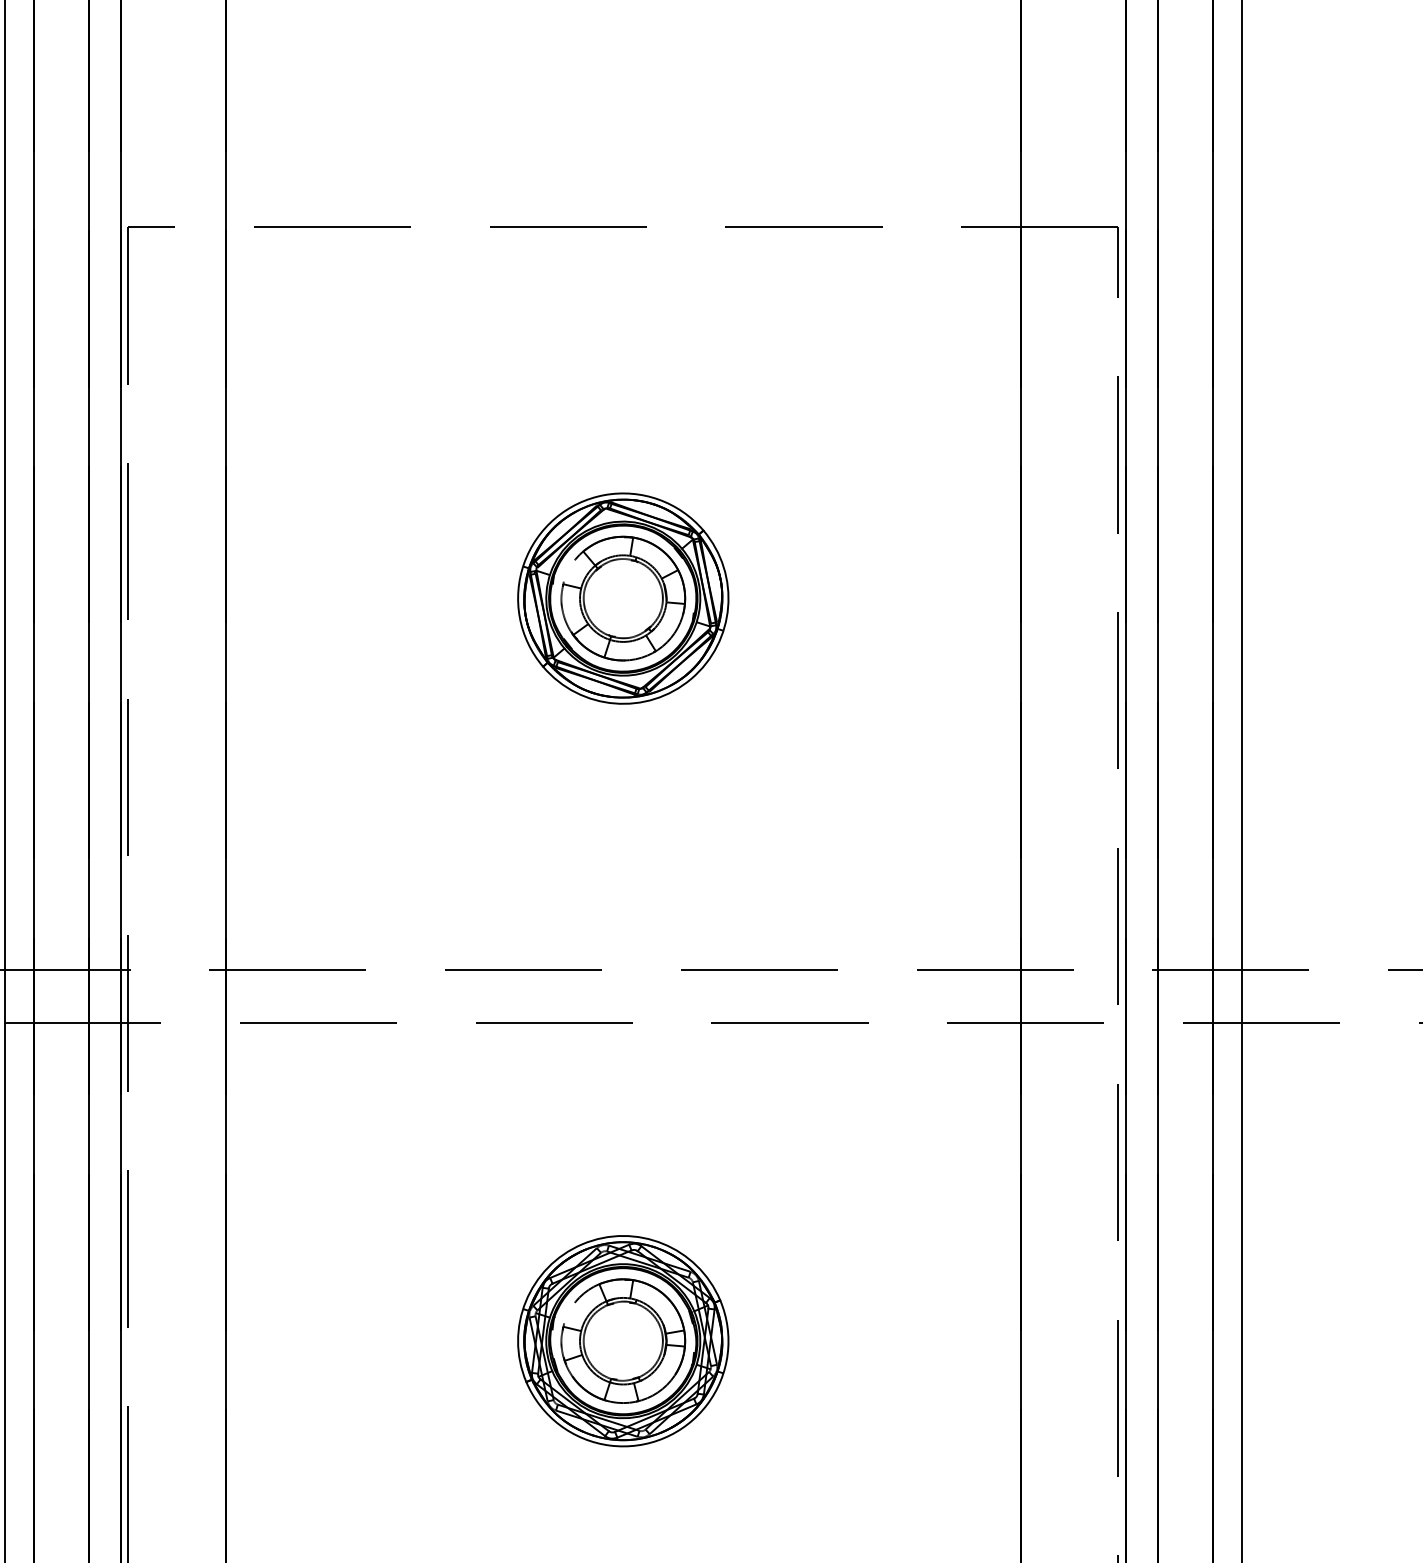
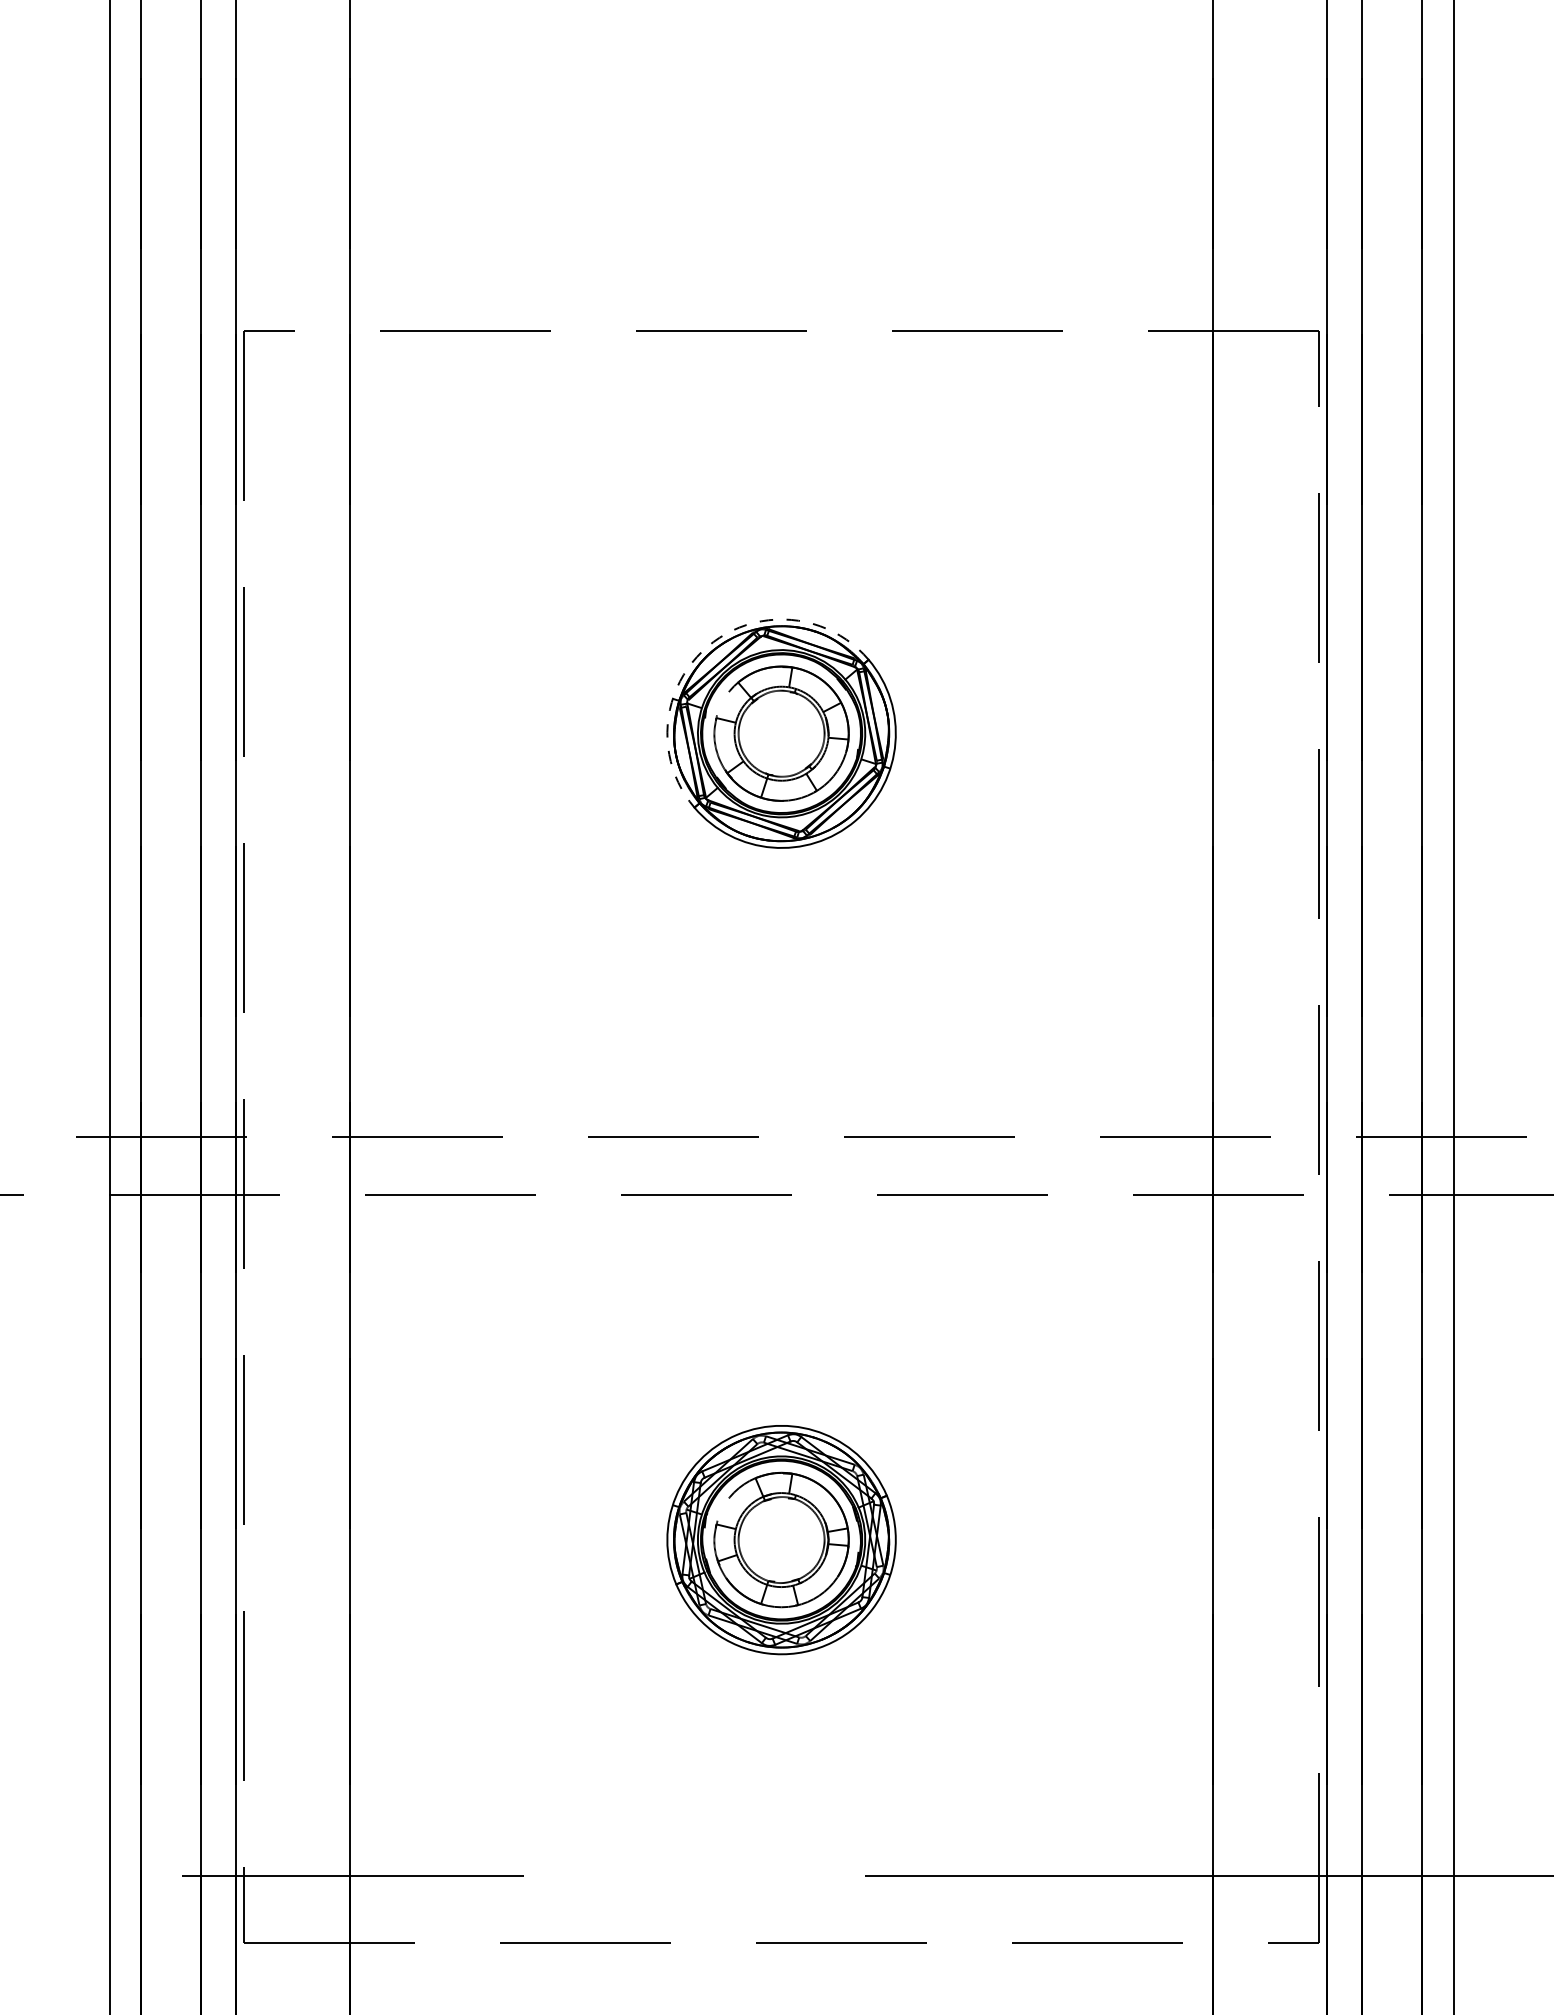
arc: (555, 518) -> (707, 646), solid -> dashed

